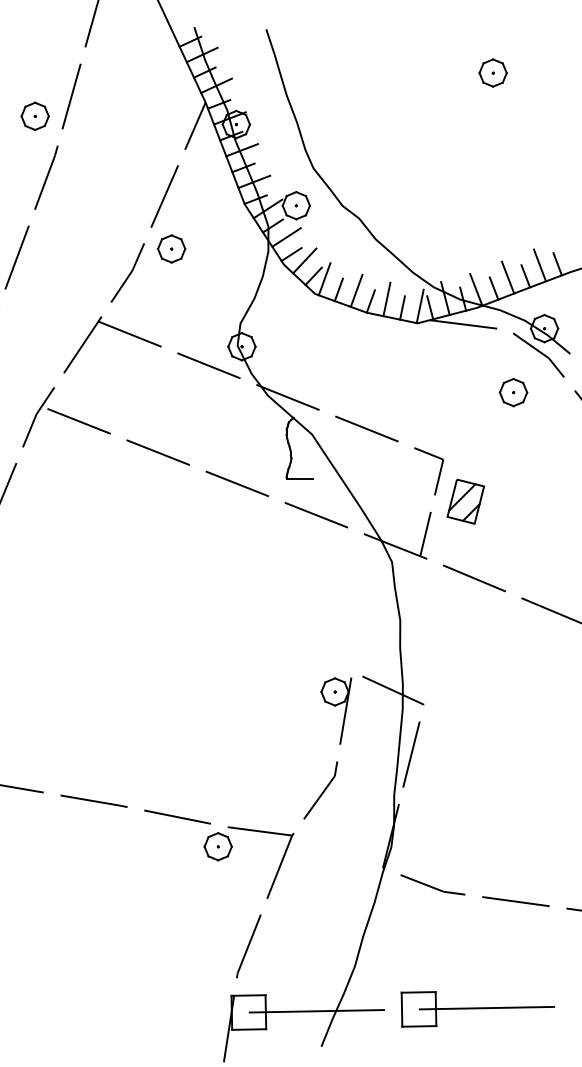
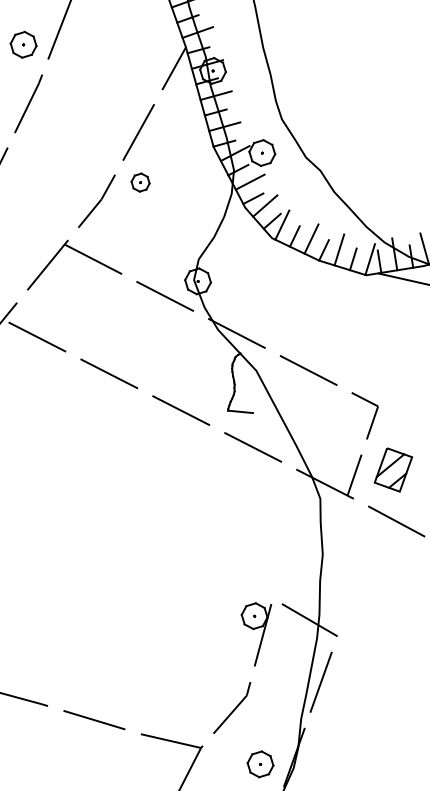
part: (171, 248) -> (140, 182), size x0.7
part: (465, 501) -> (393, 469), moved
part: (217, 846) -> (259, 764), moved

